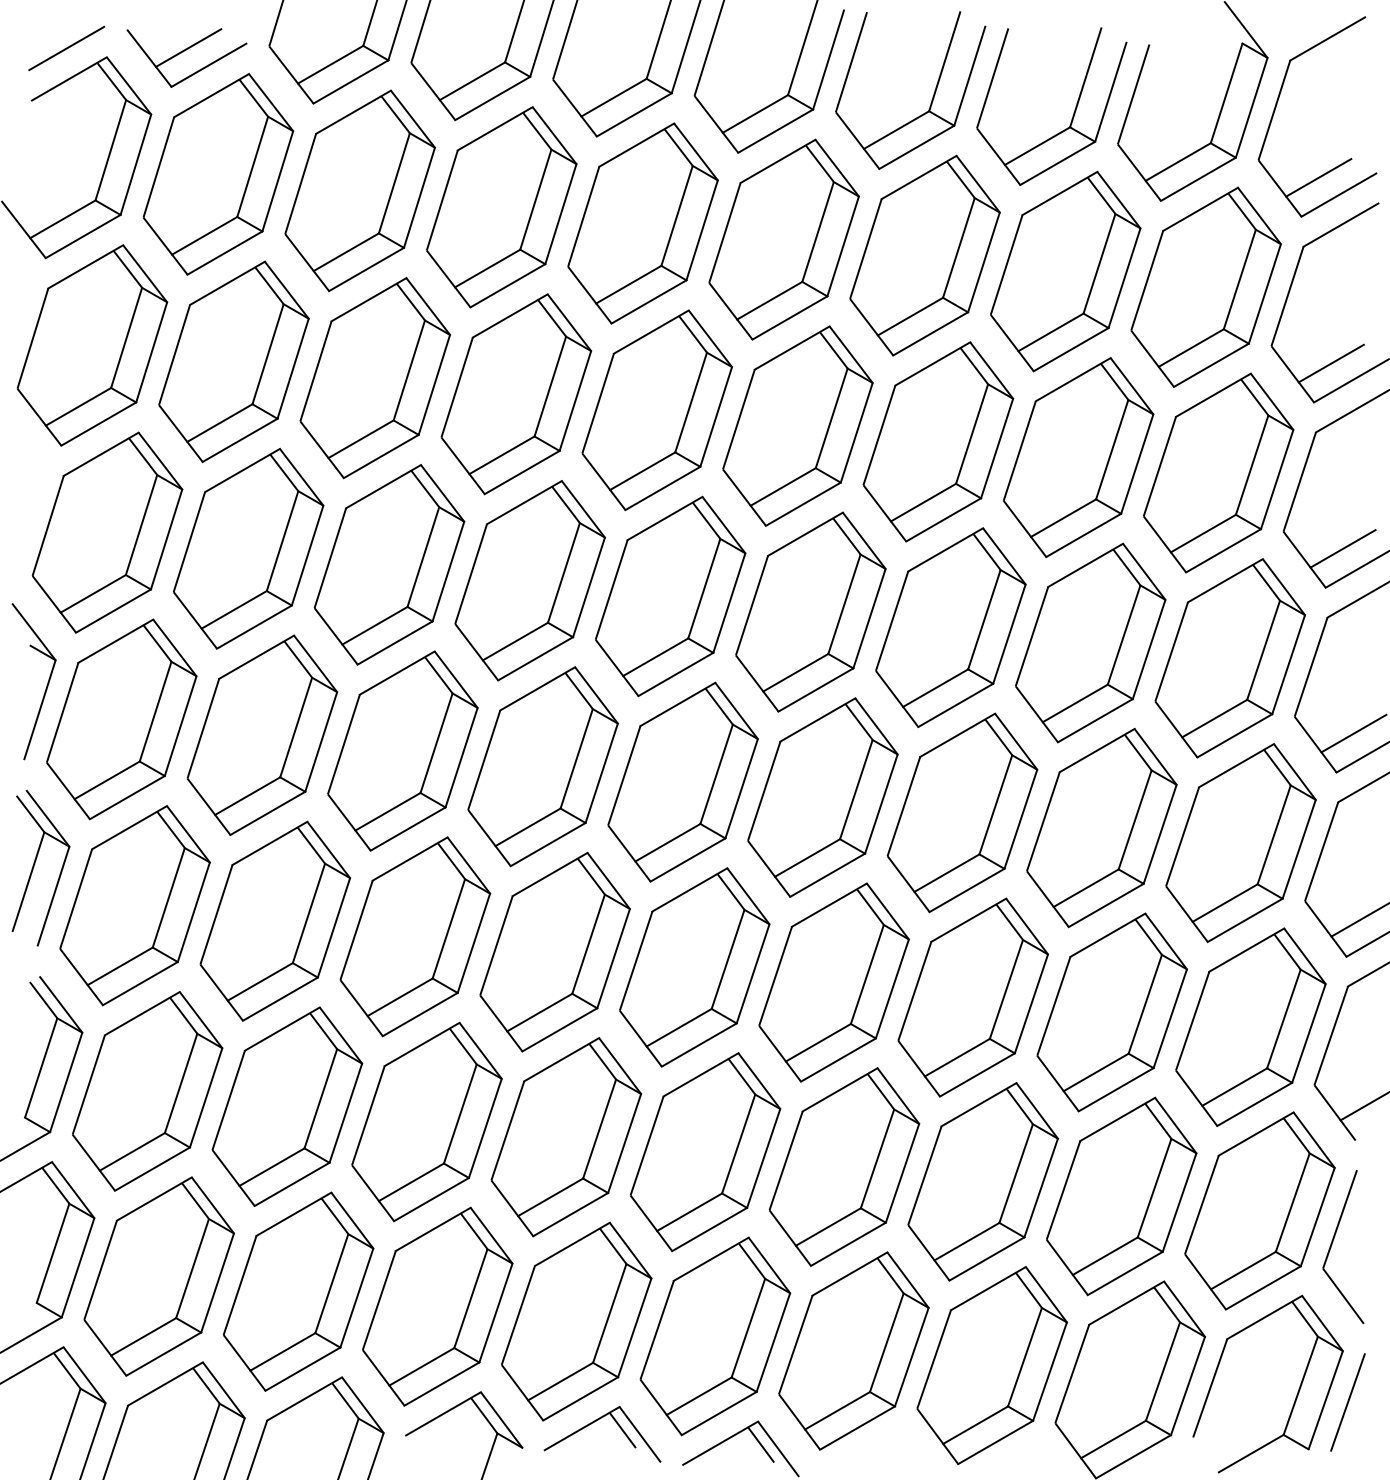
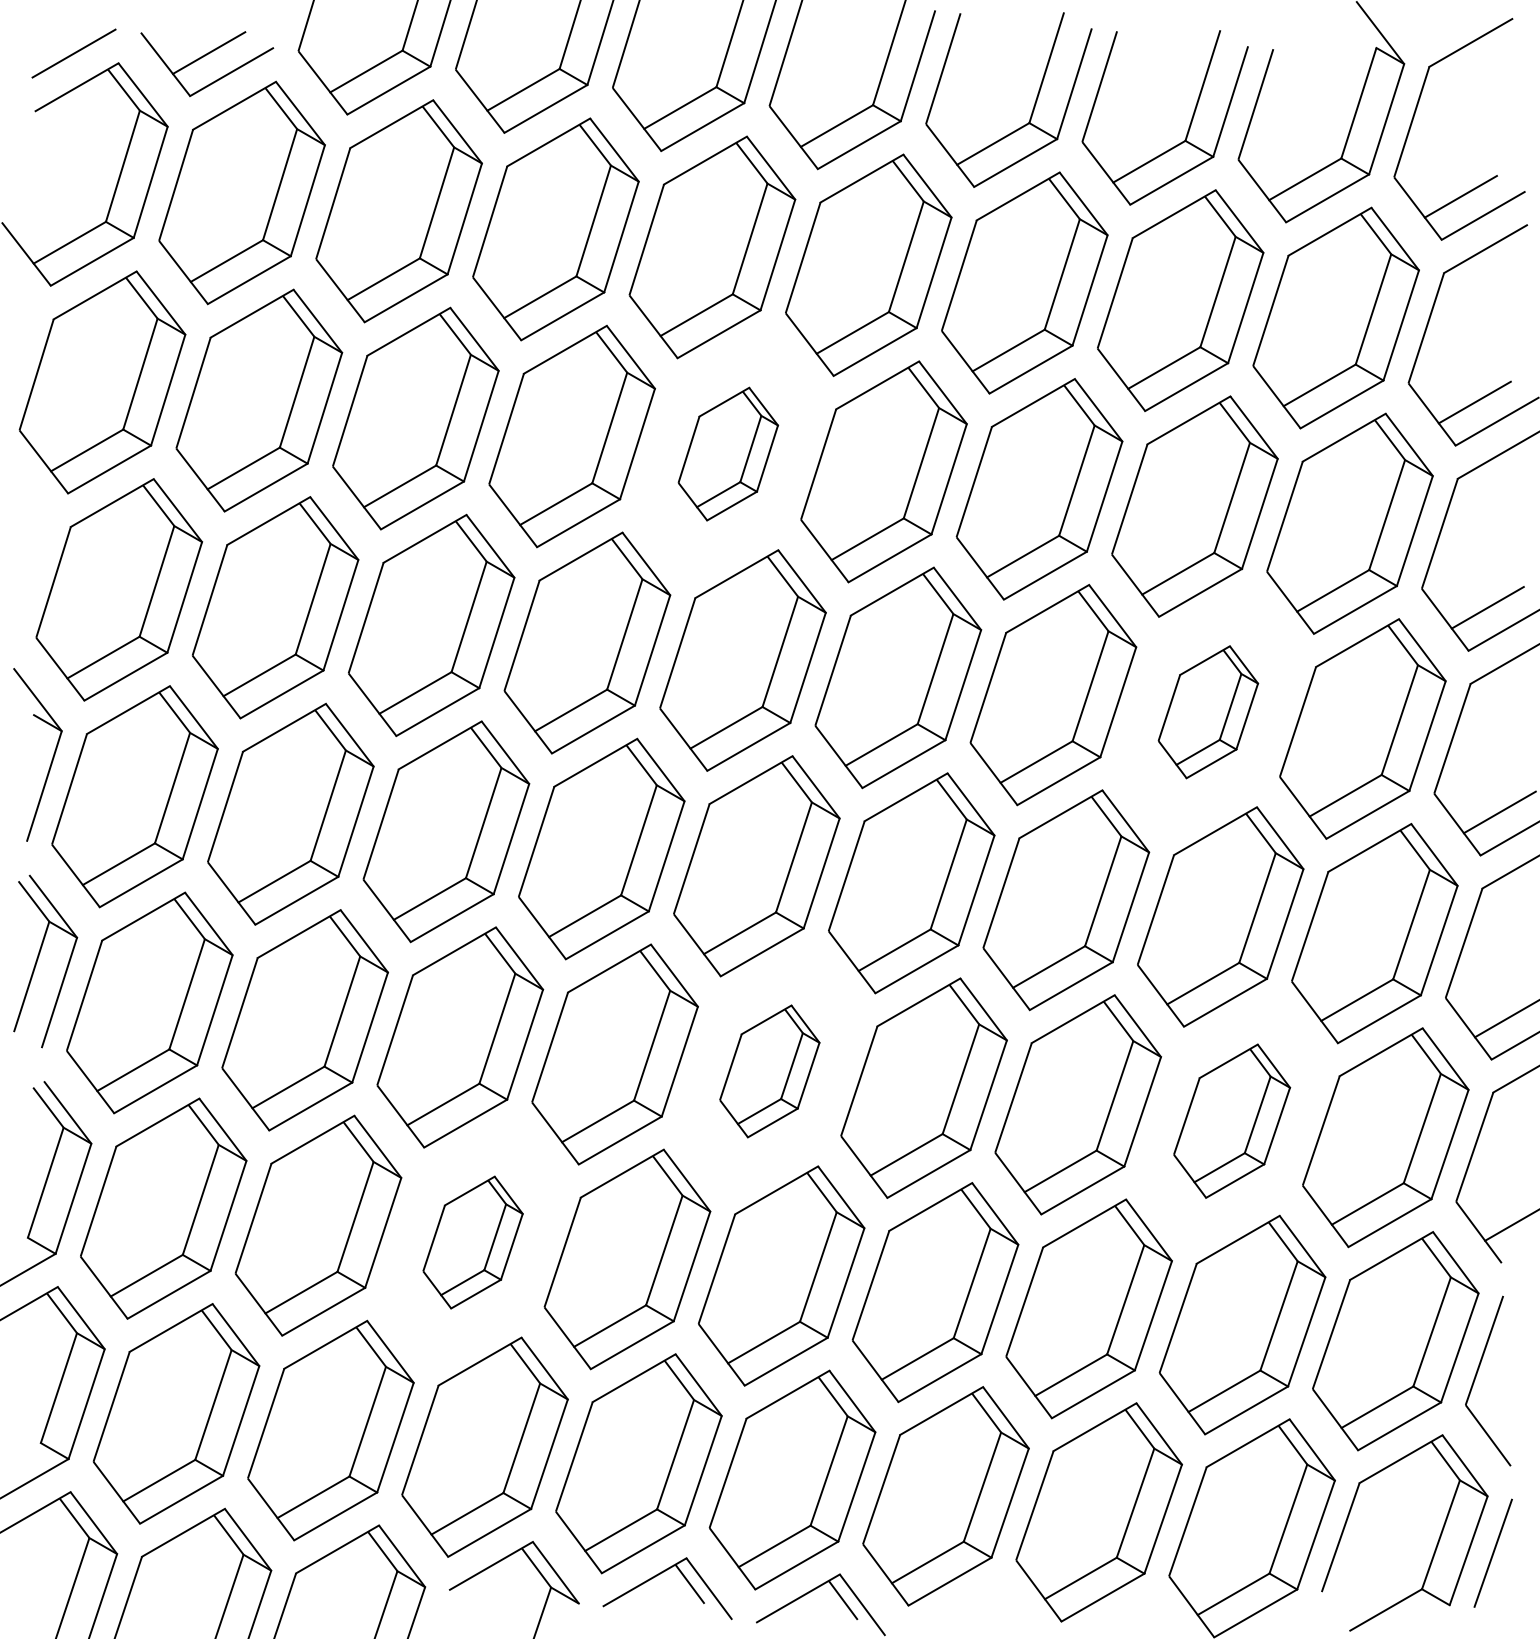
part: (657, 409) -> (728, 453), size x0.6
part: (1090, 643) -> (1208, 712), size x0.6
part: (694, 967) -> (769, 1071), size x0.6
part: (1111, 1011) -> (1231, 1120), size x0.7
part: (426, 1121) -> (472, 1242), size x0.6

